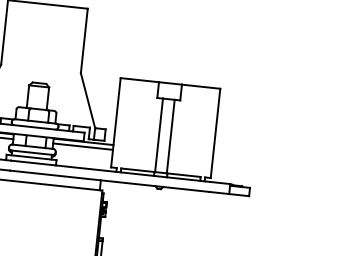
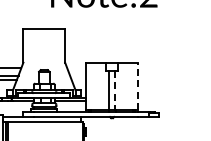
line: (216, 131) -> (138, 85), solid -> dashed
line: (171, 136) -> (115, 90), solid -> dashed

